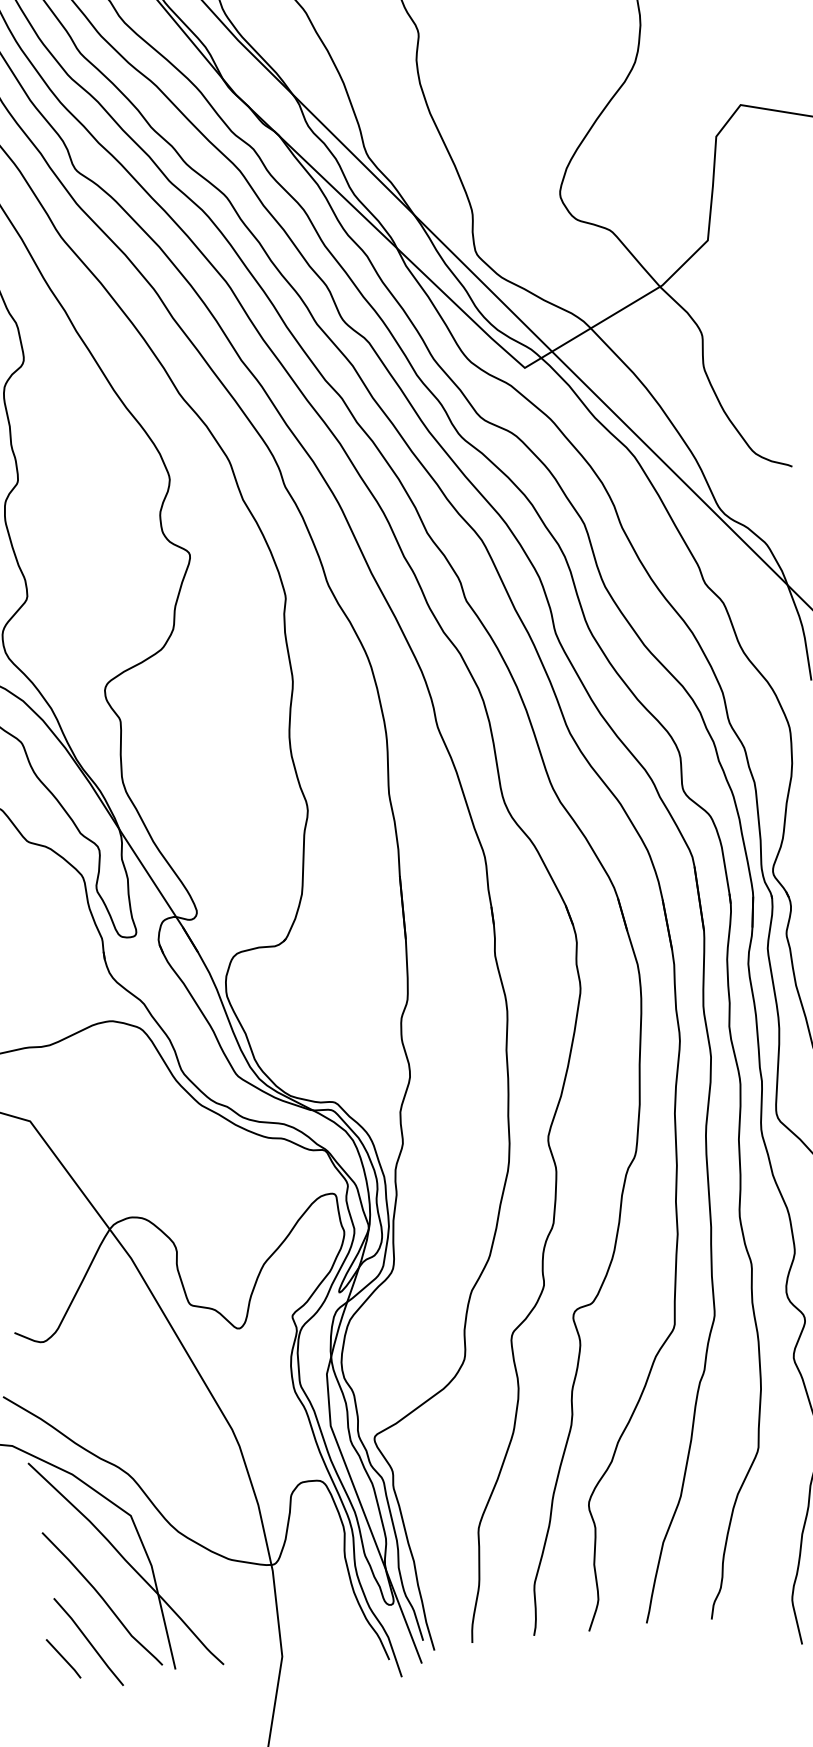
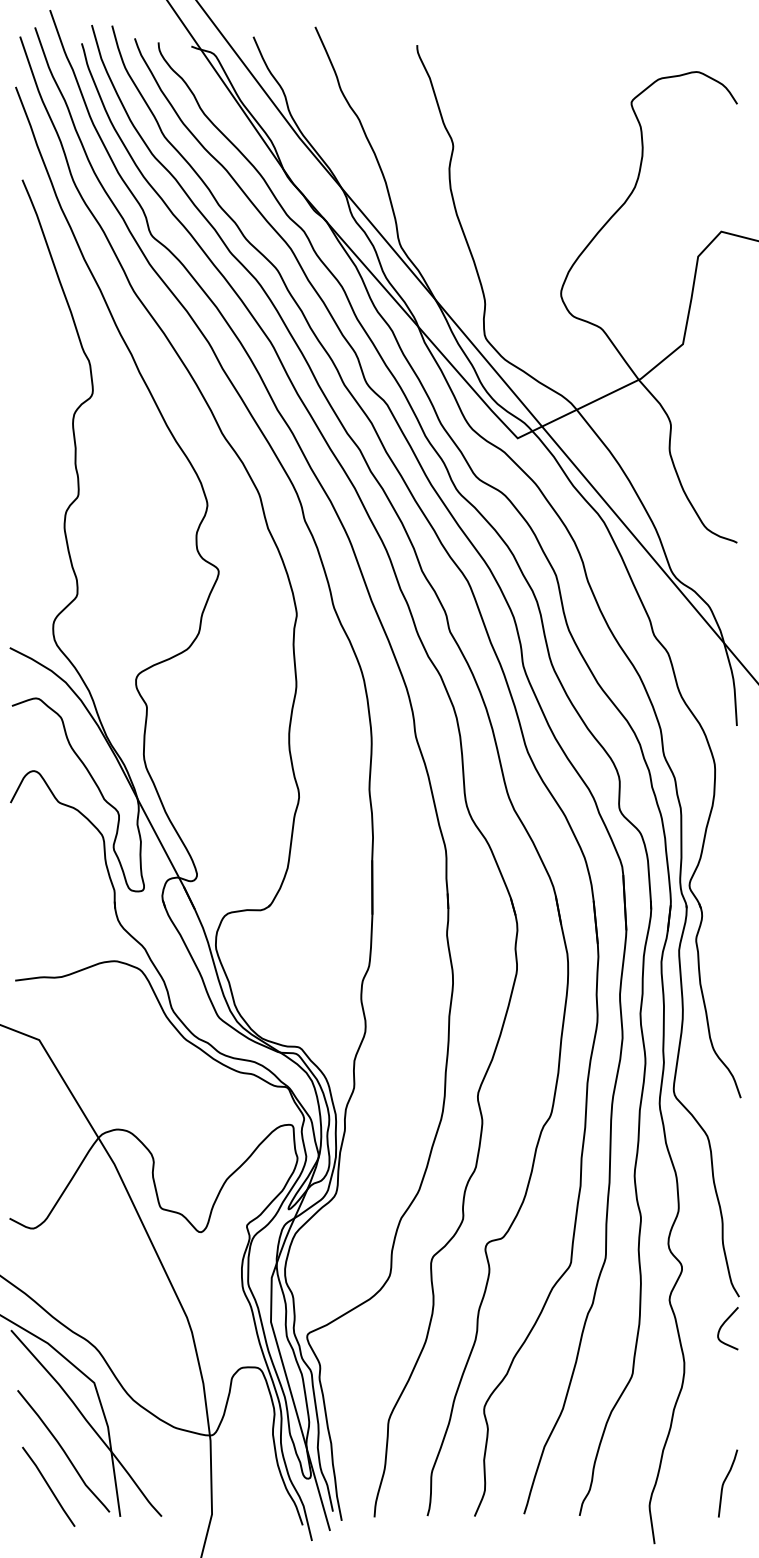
line: (62, 1659) -> (25, 1499), removed

